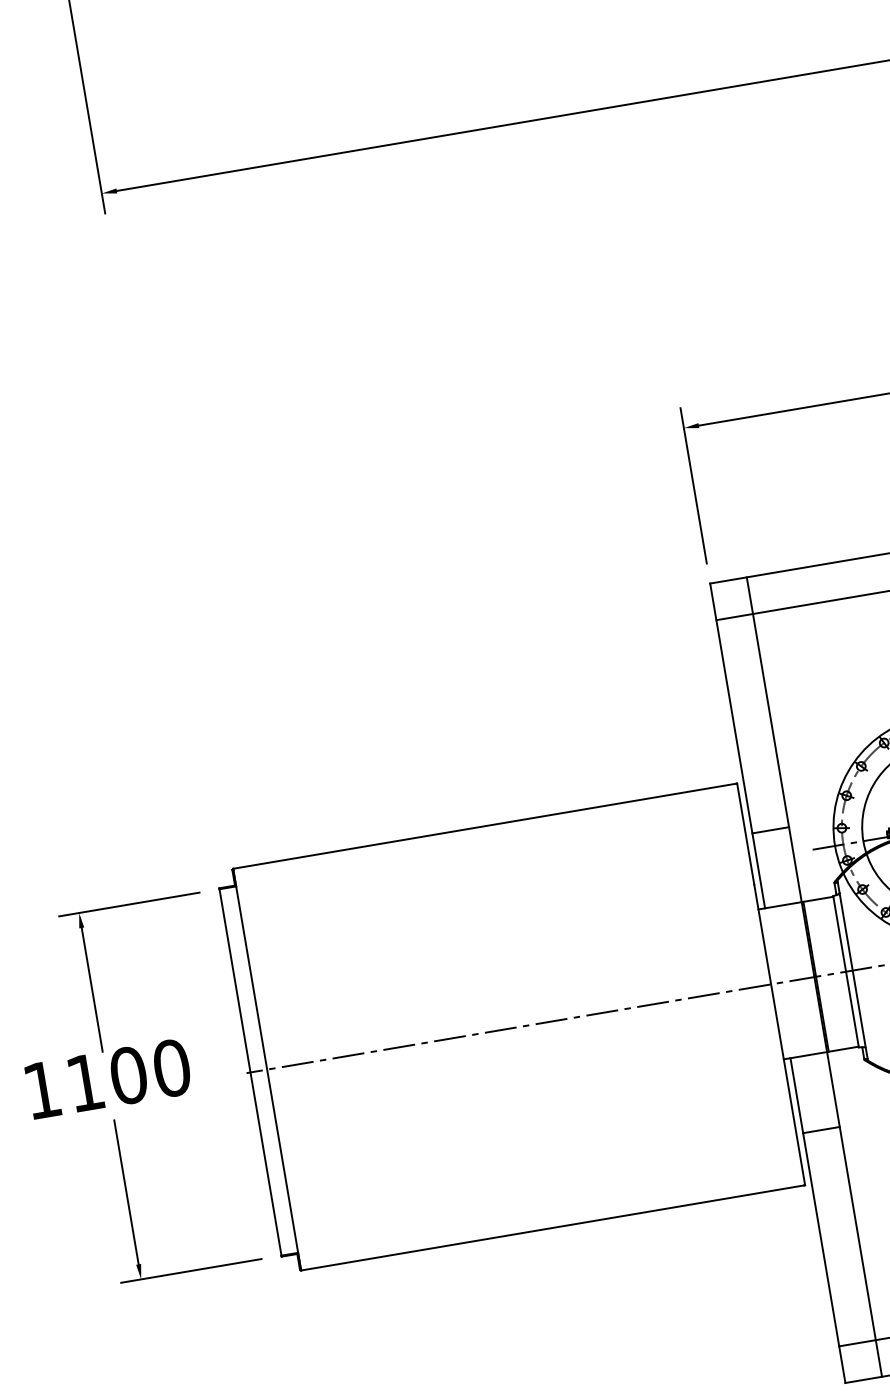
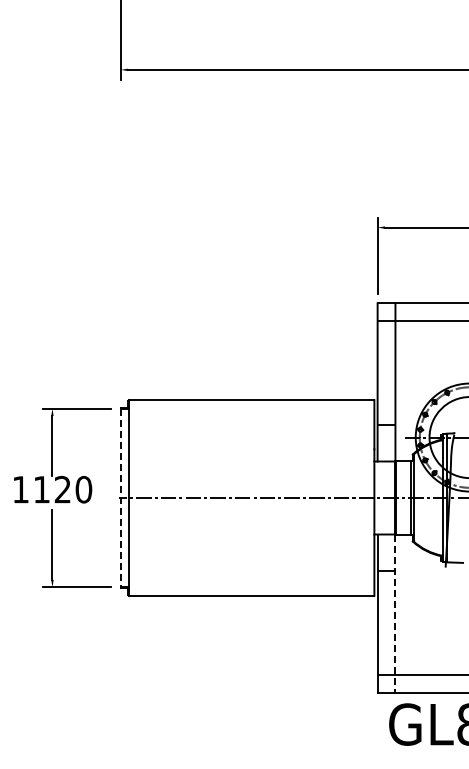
line: (250, 1073) -> (120, 498), solid -> dashed
text: (127, 1075) -> (62, 489), 1100 -> 1120
line: (854, 1216) -> (395, 614), solid -> dashed

